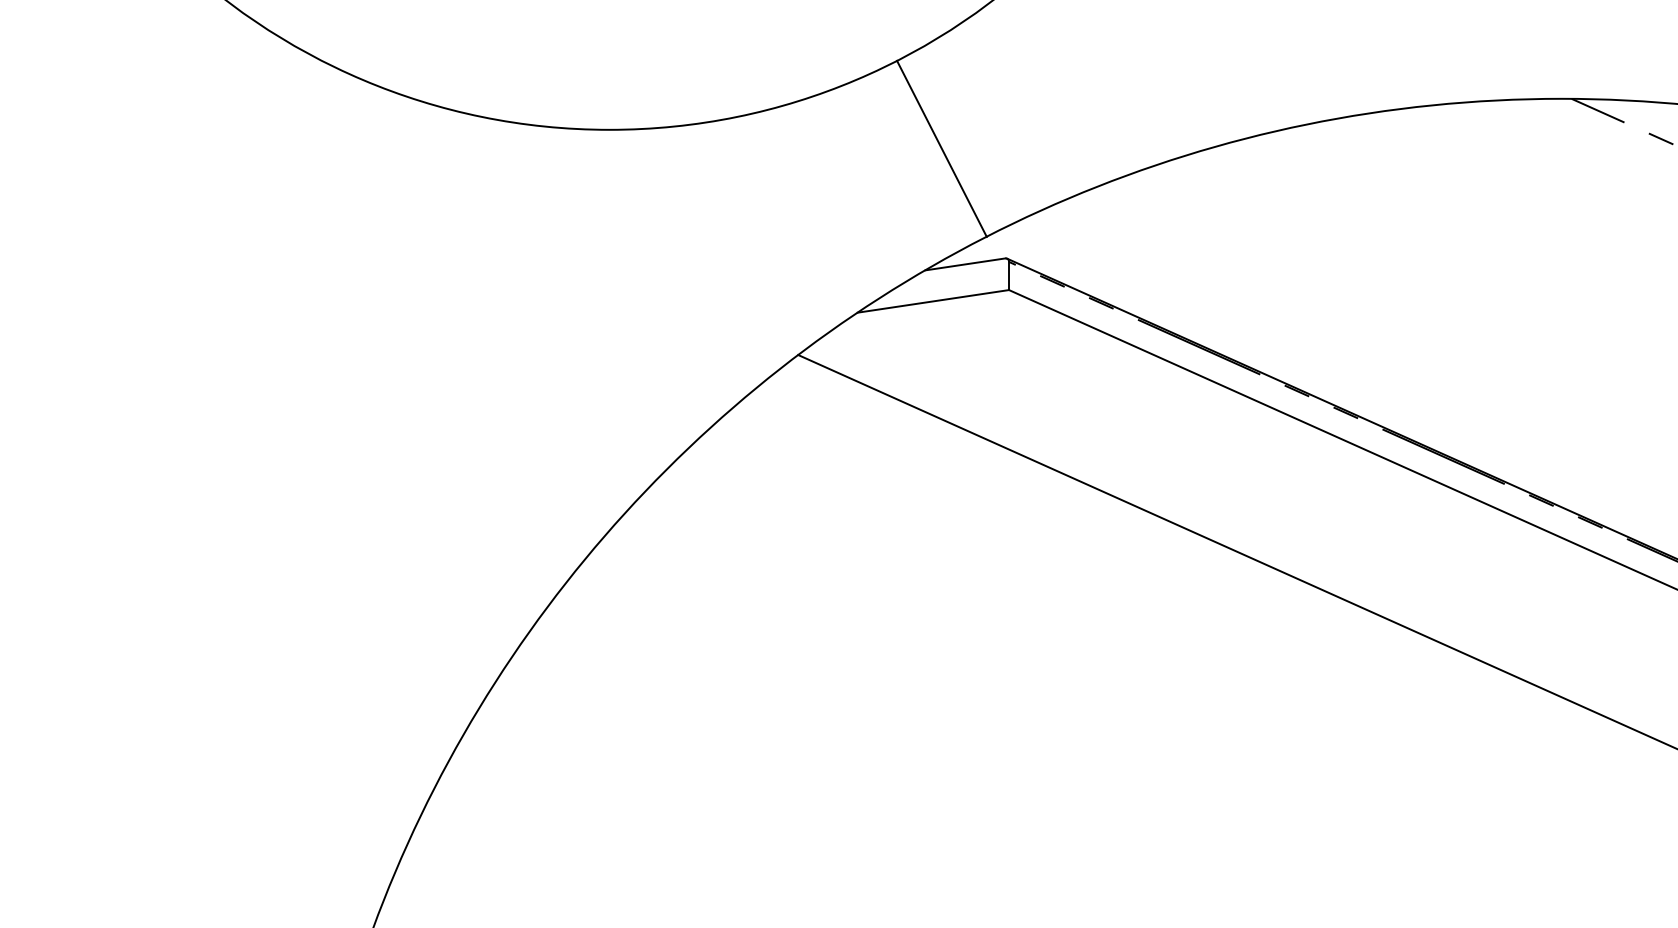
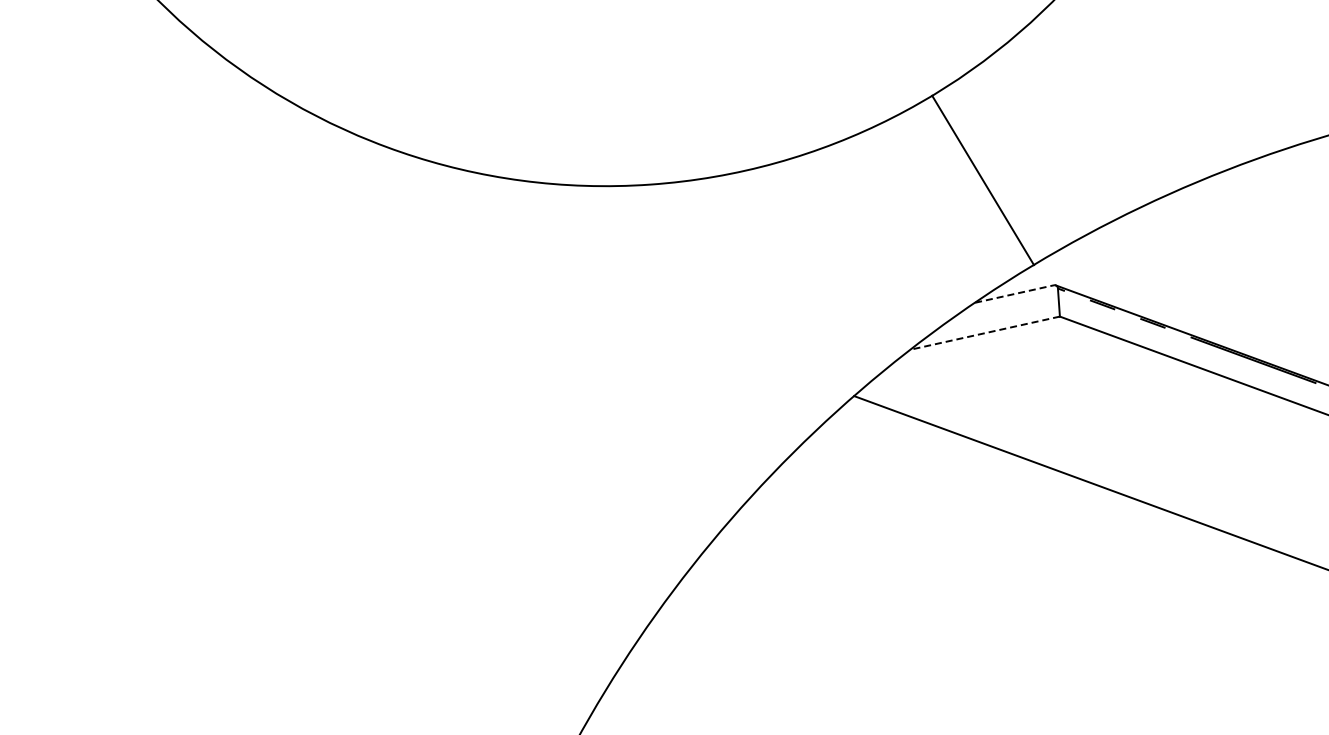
line: (965, 264) -> (1014, 294), solid -> dashed
line: (933, 301) -> (985, 333), solid -> dashed

